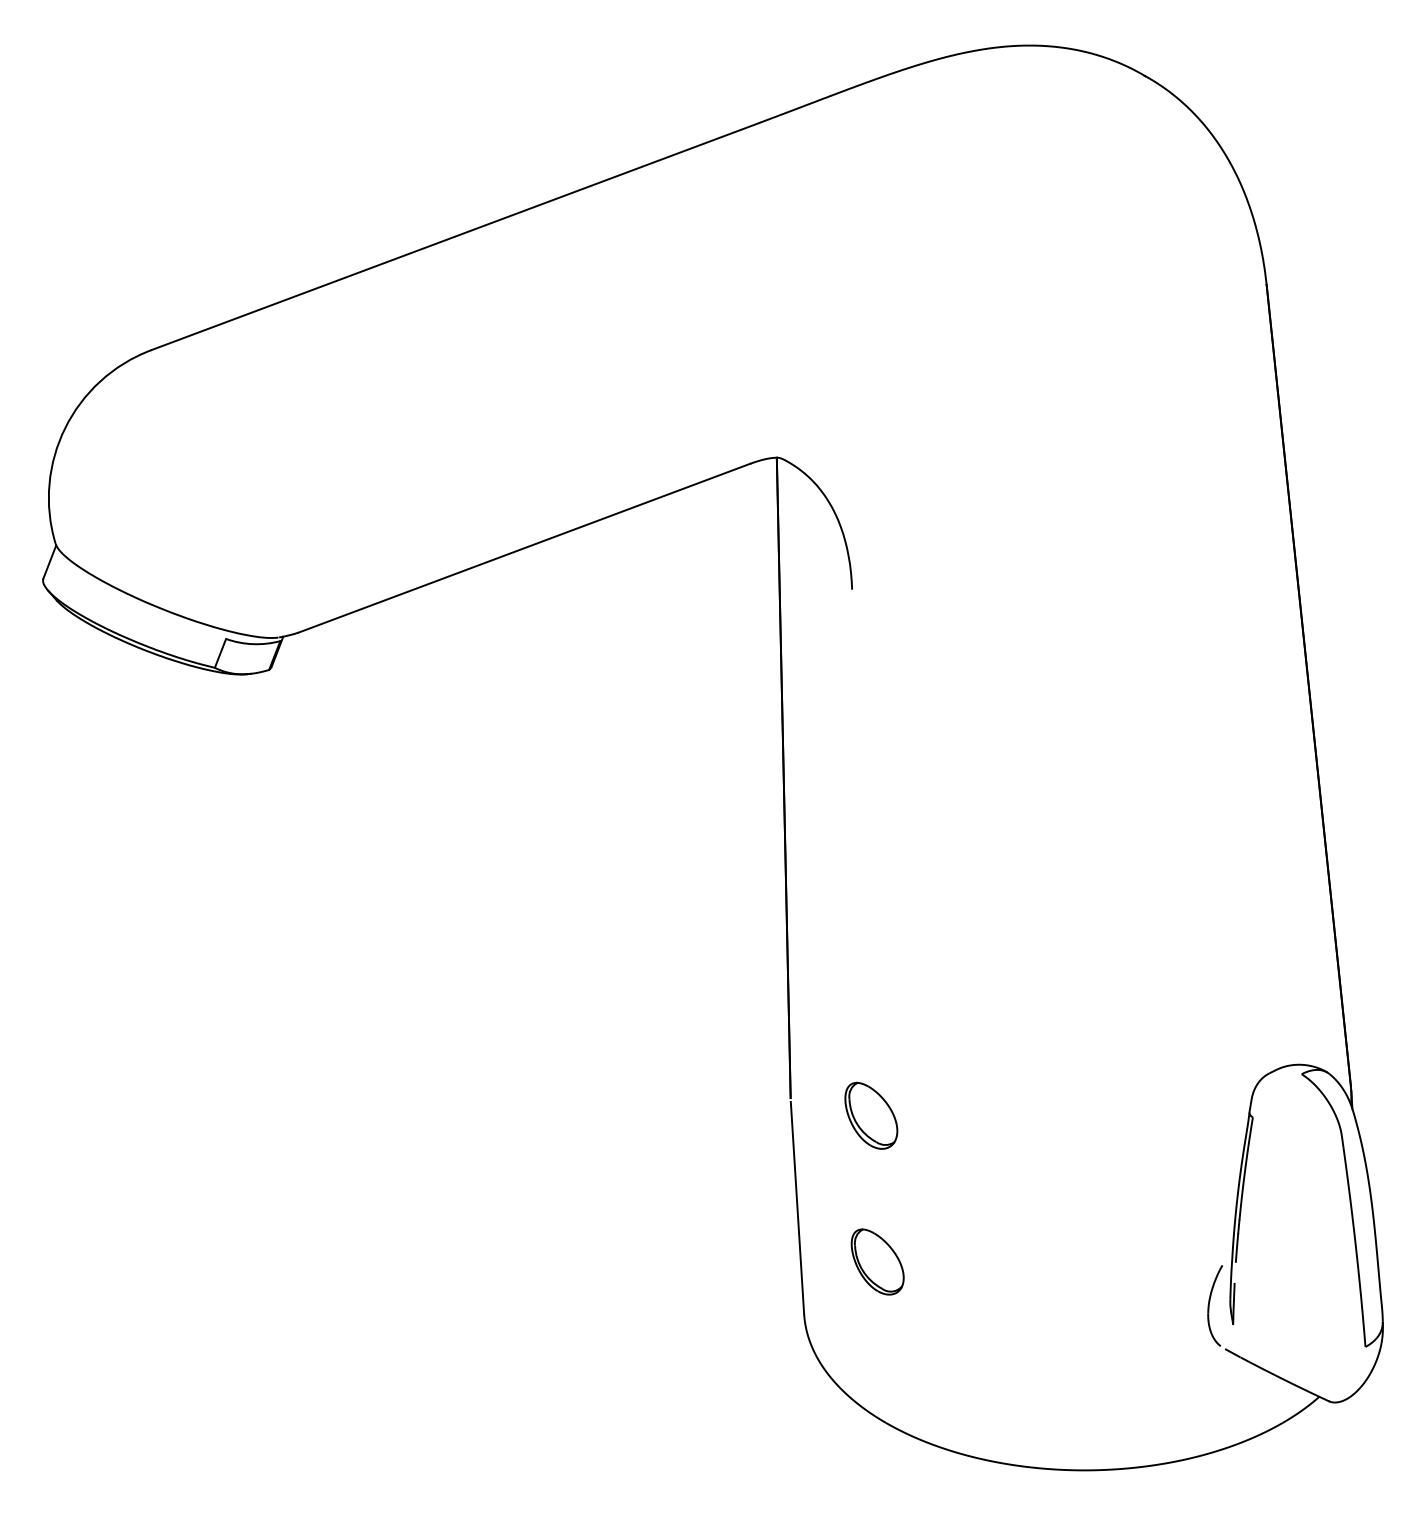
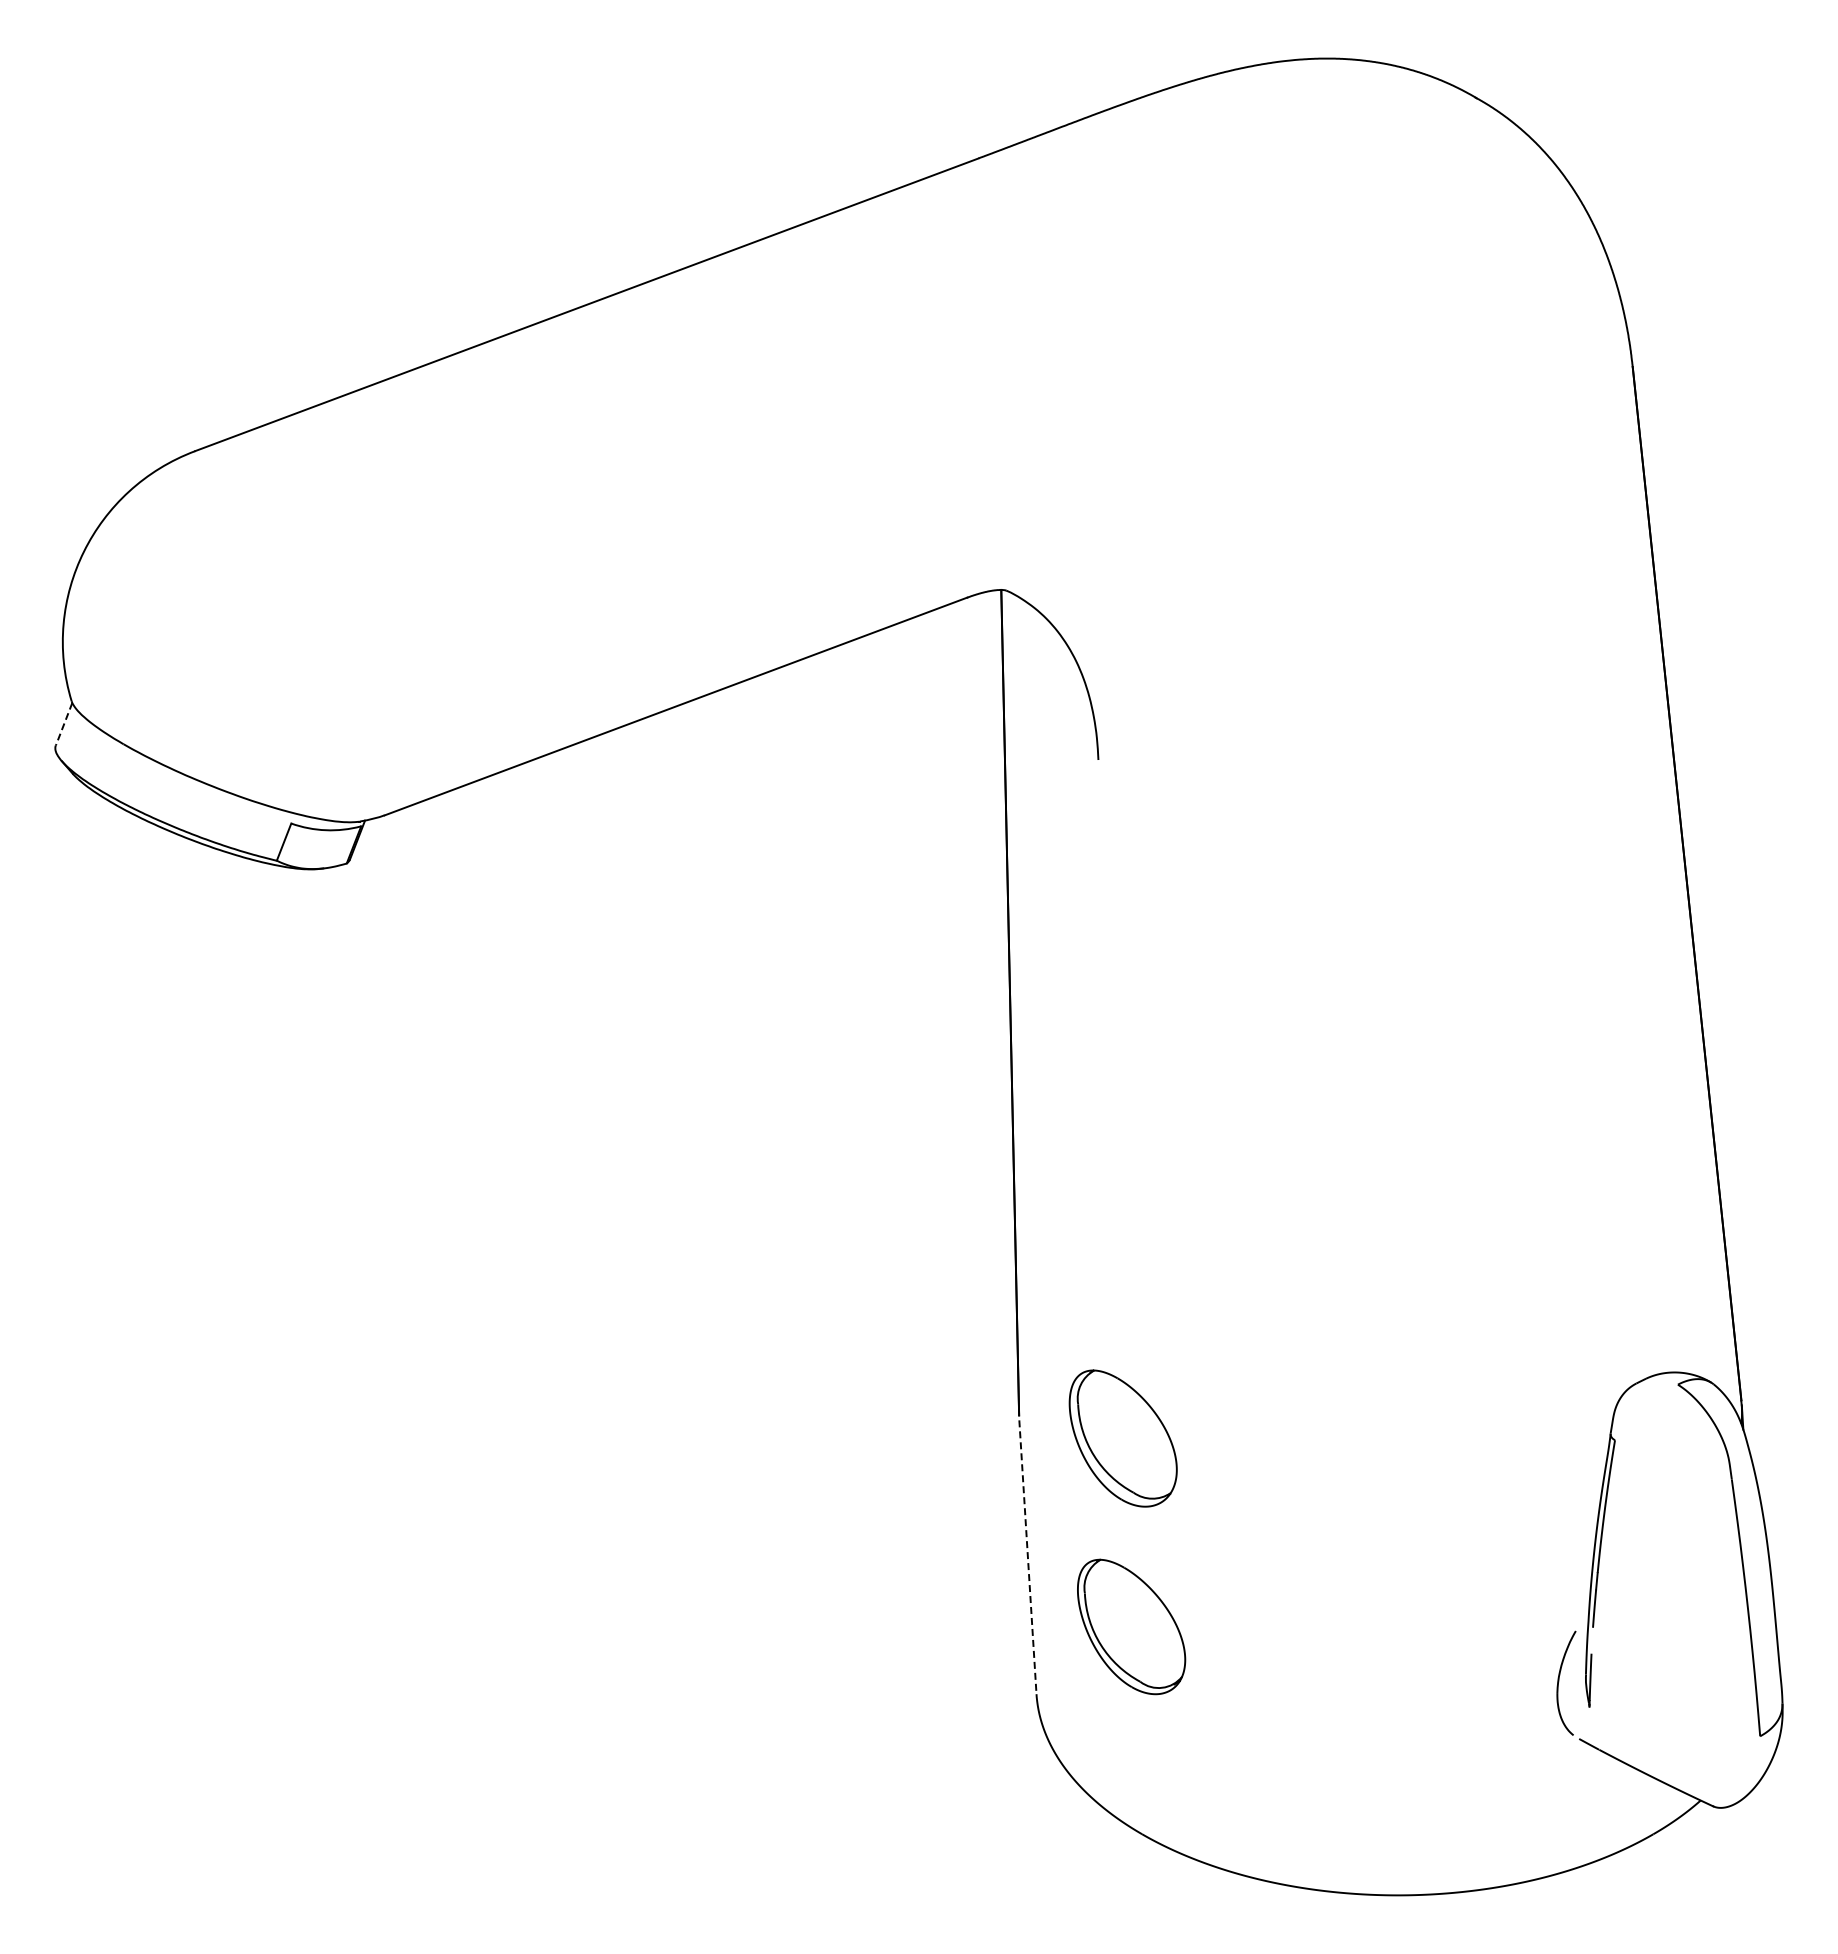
line: (50, 562) -> (64, 724), solid -> dashed
part: (870, 1115) -> (1122, 1437), size x1.6
line: (797, 1208) -> (1027, 1557), solid -> dashed
part: (877, 1261) -> (1130, 1626), size x1.6

